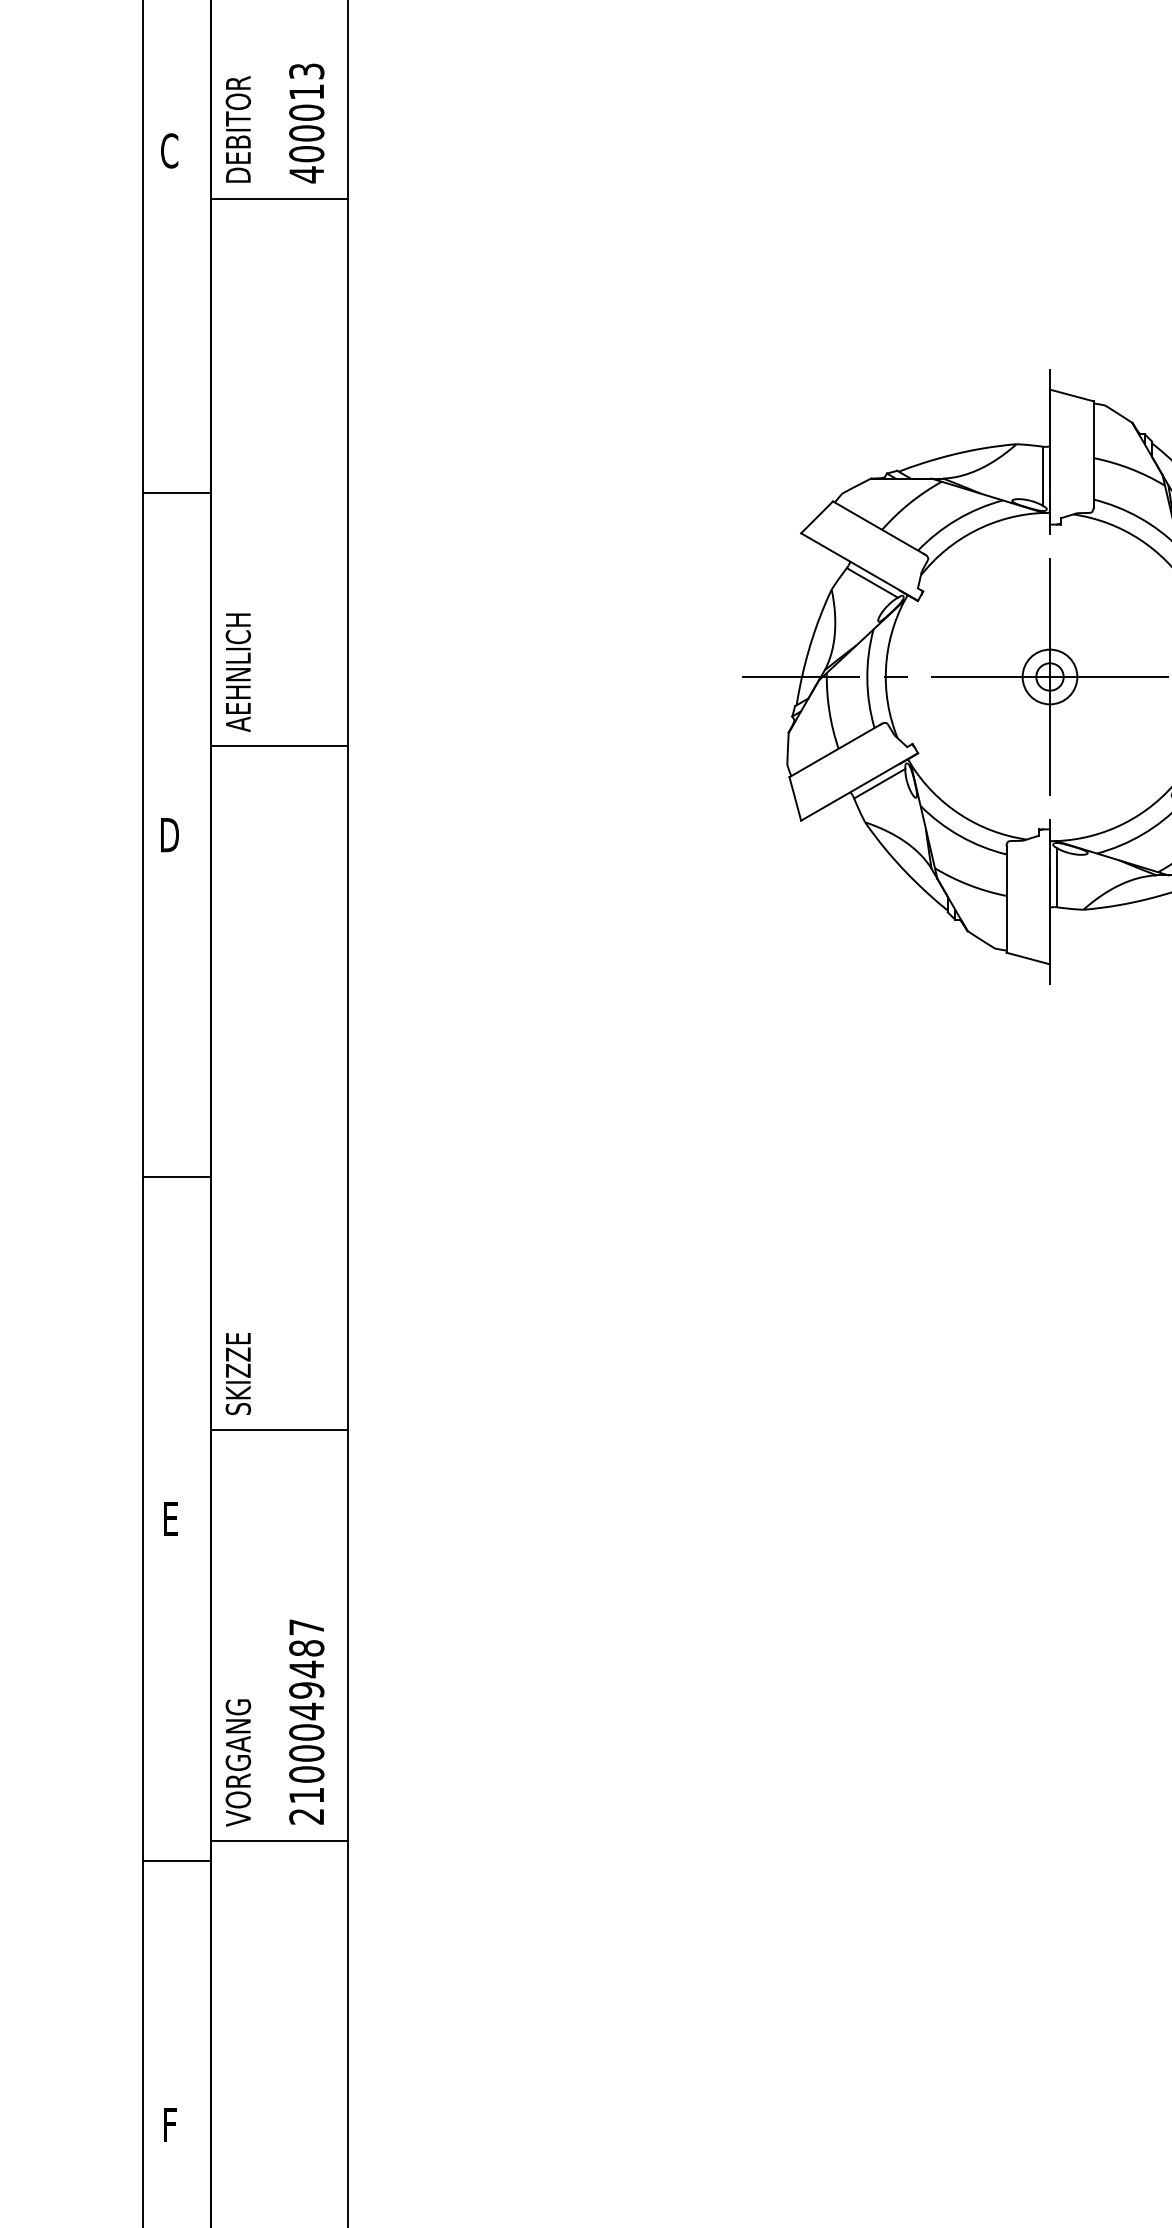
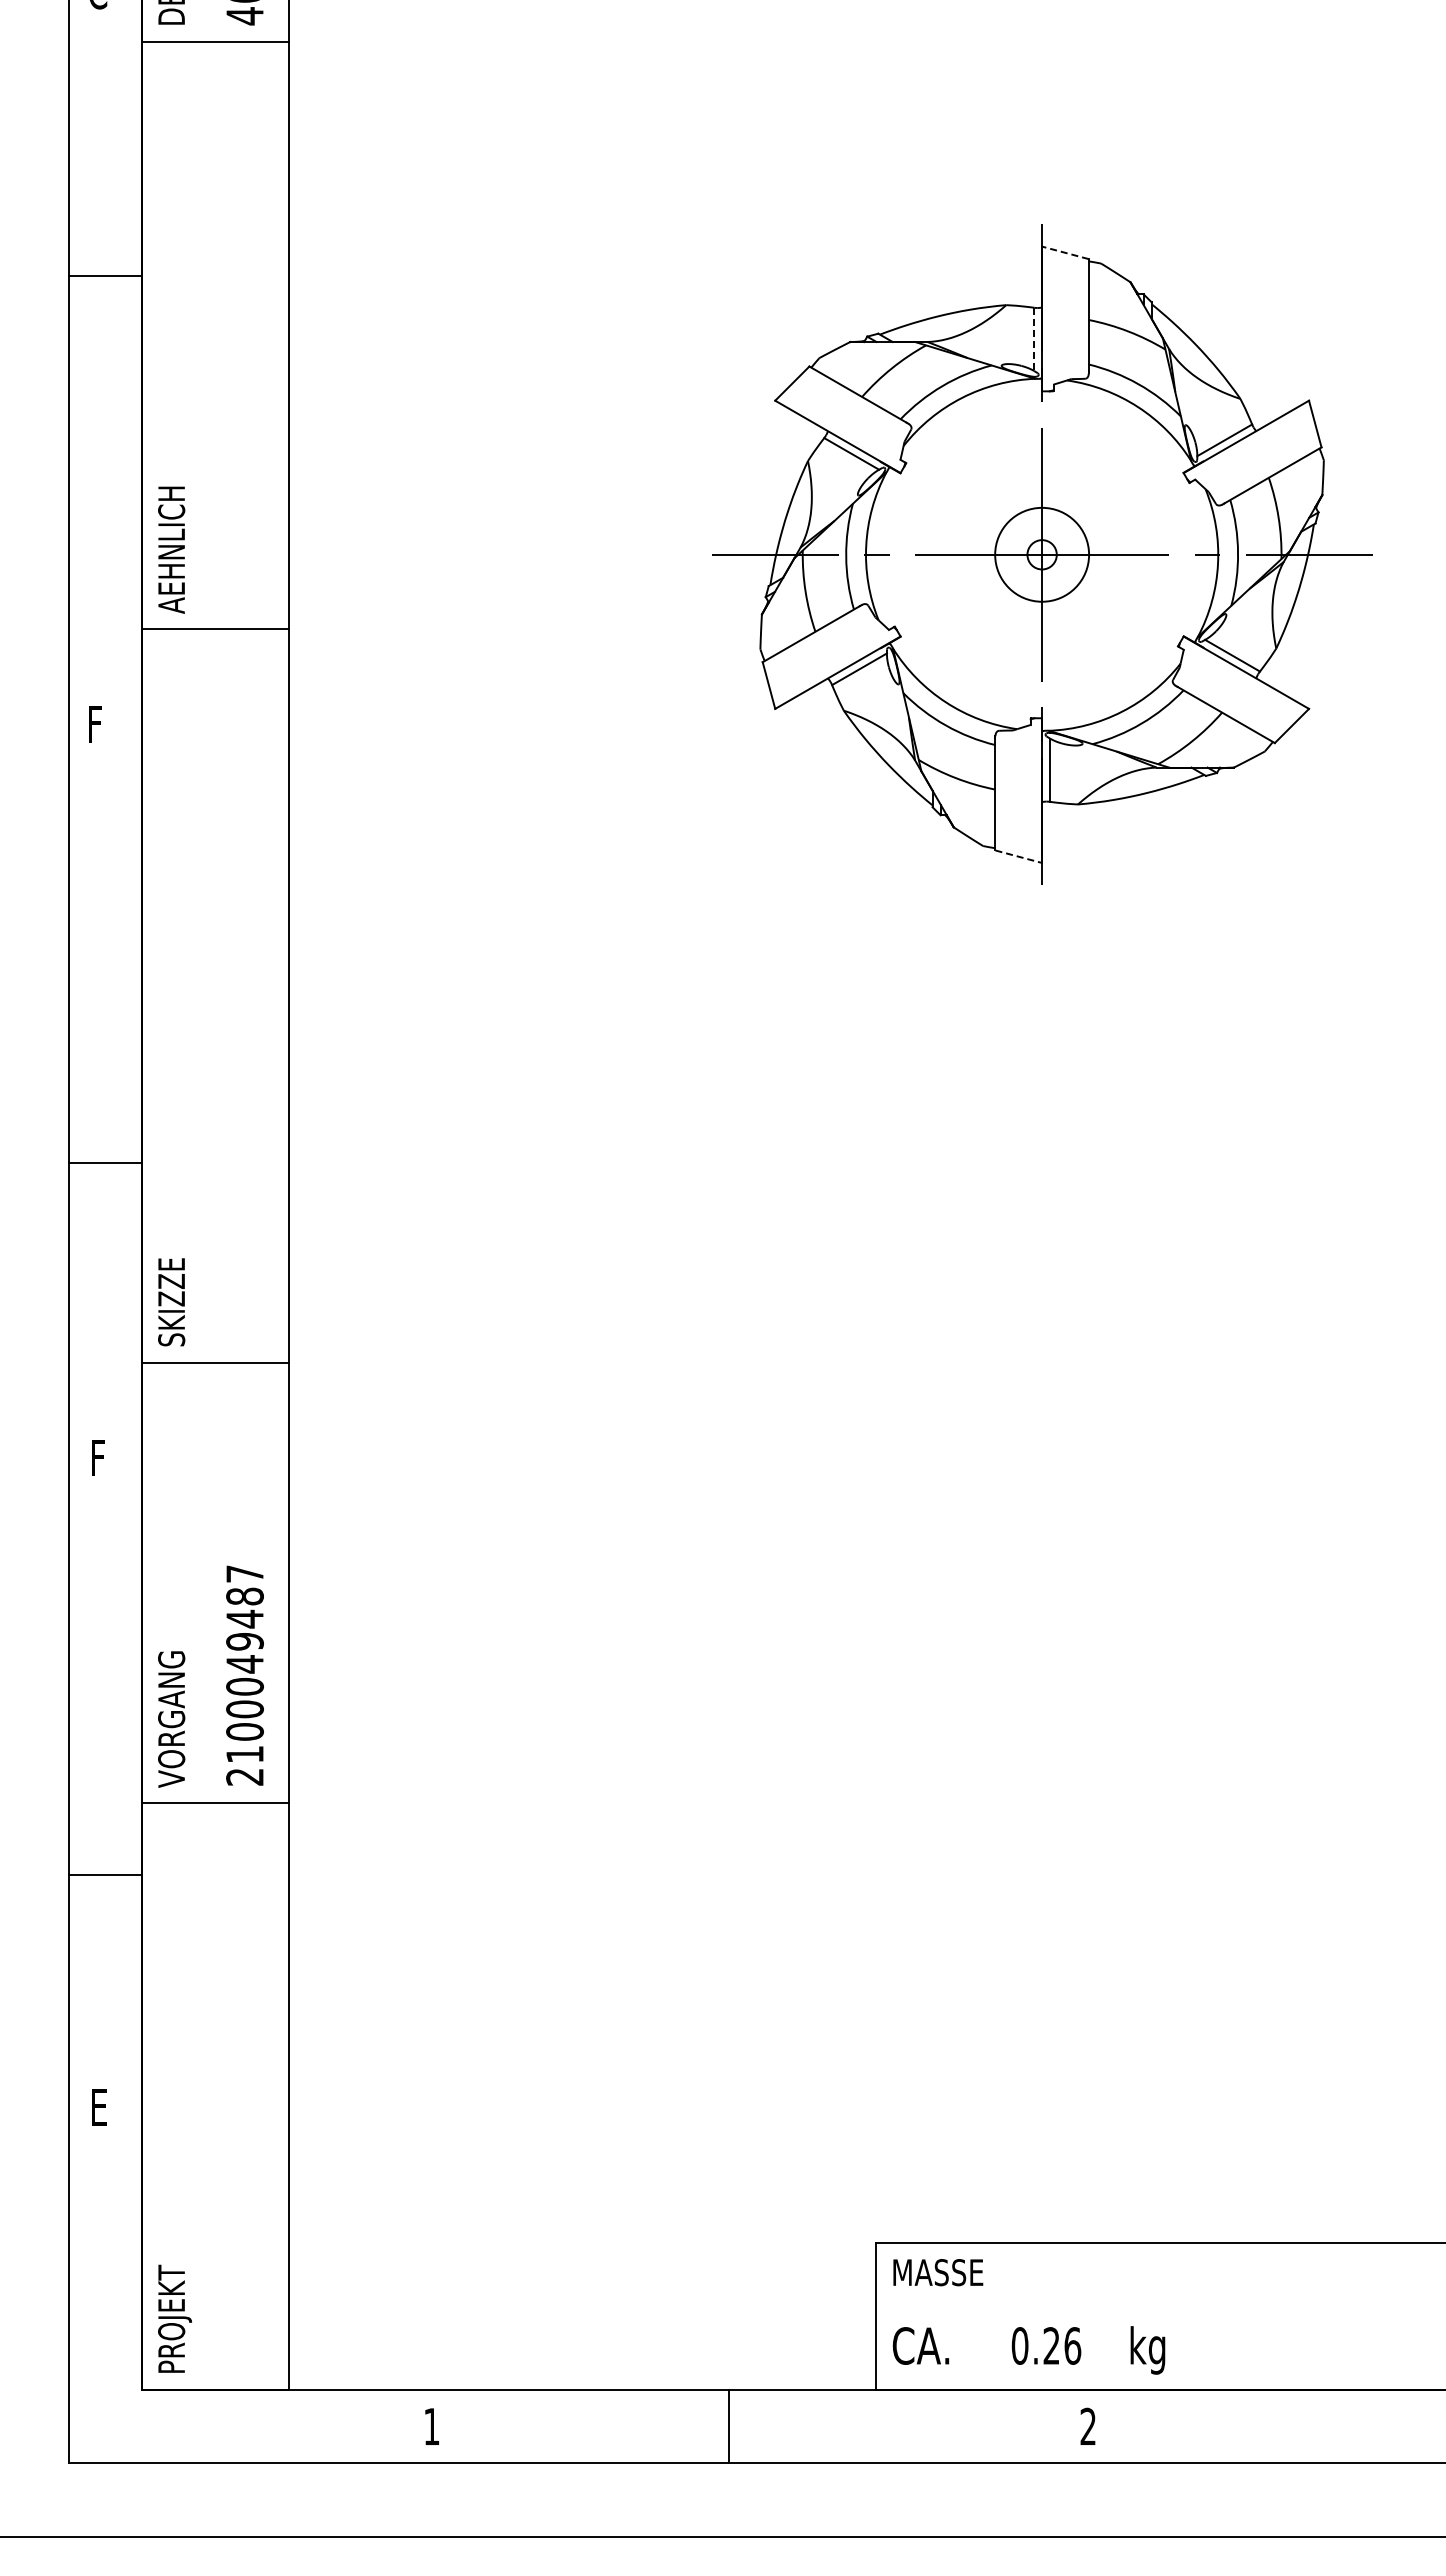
line: (1070, 395) -> (1064, 252), solid -> dashed
line: (1042, 476) -> (1034, 339), solid -> dashed
line: (176, 493) -> (105, 276), moved
circle: (1049, 676) -> (1041, 554), size x1.6
text: (169, 835) -> (97, 724), D -> F
line: (1028, 958) -> (1019, 856), solid -> dashed
line: (176, 1177) -> (105, 1163), moved
text: (172, 1518) -> (100, 1457), E -> F
line: (176, 1861) -> (105, 1875), moved
text: (172, 2124) -> (100, 2107), F -> E

